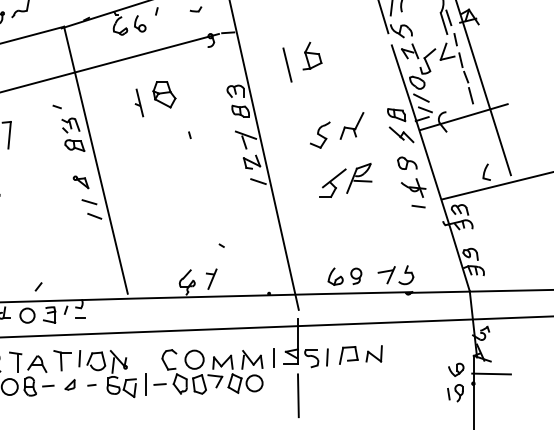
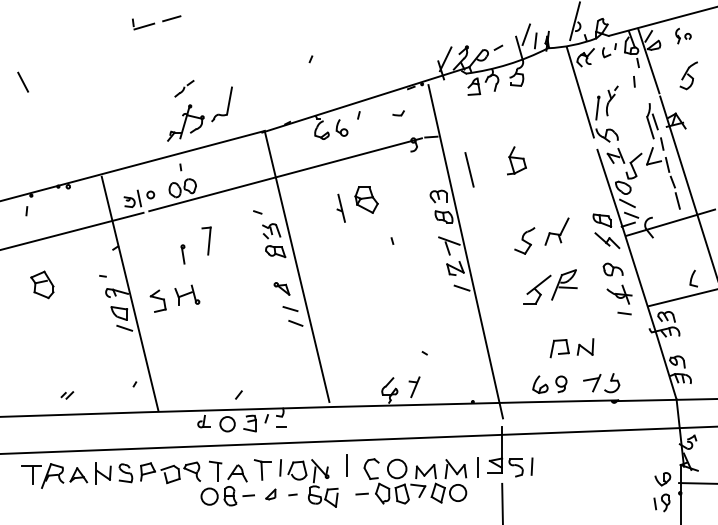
line: (287, 64) -> (469, 169), moved
part: (360, 355) -> (571, 348), moved
line: (144, 384) -> (346, 465), moved

